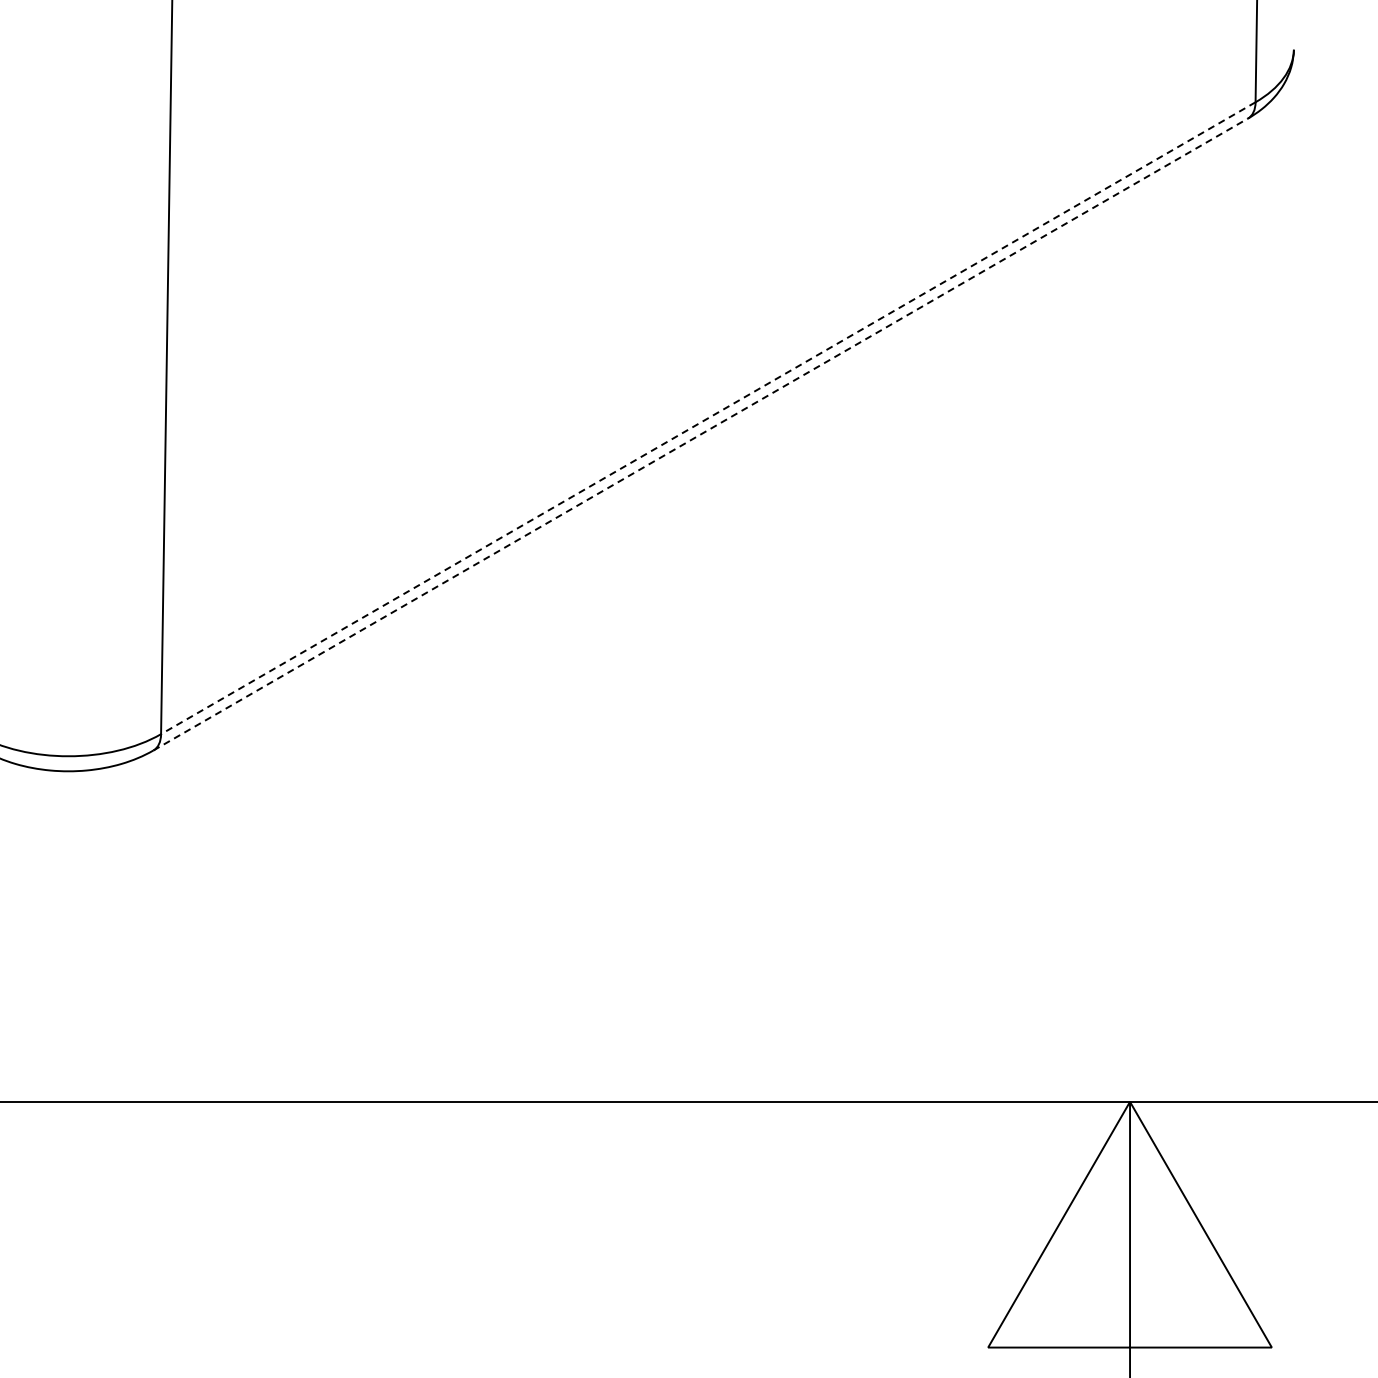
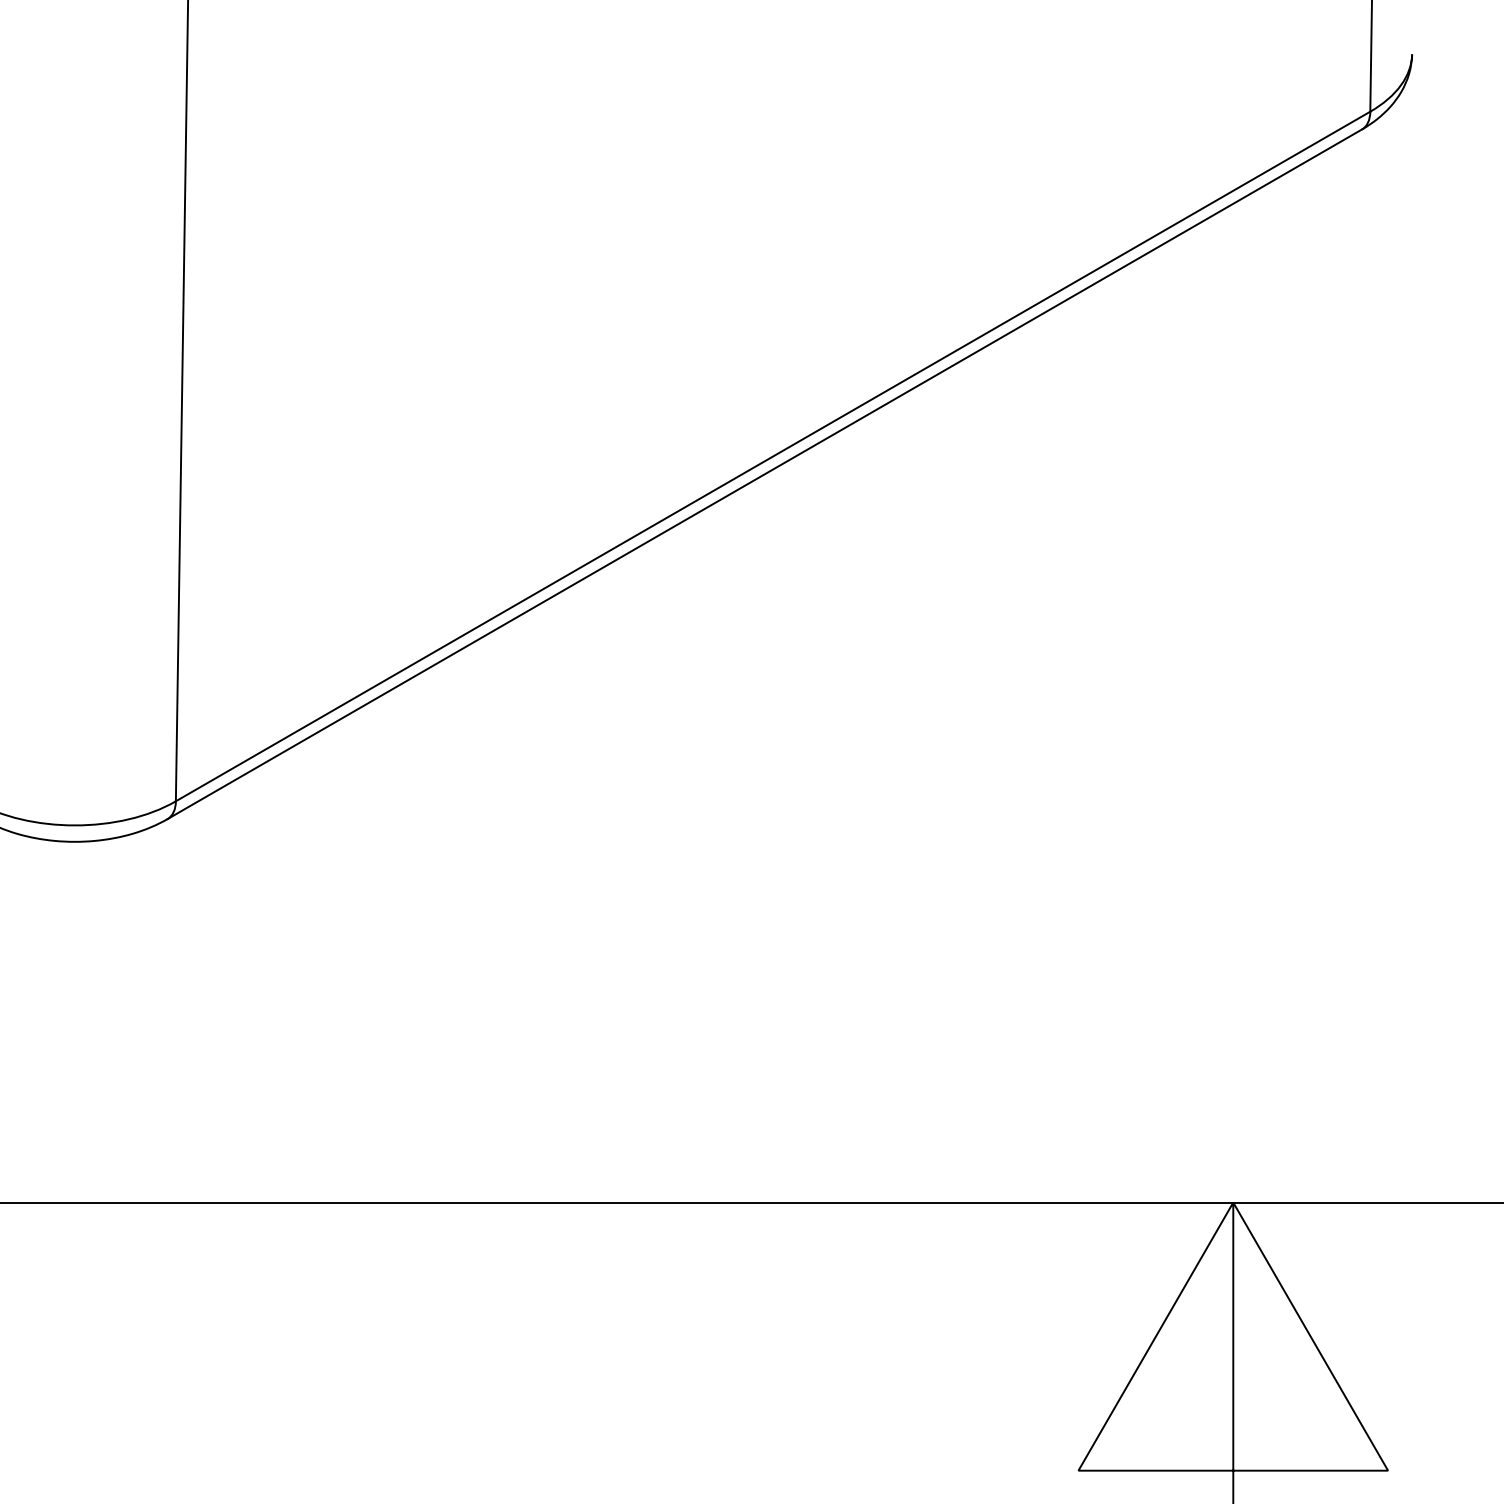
line: (708, 418) -> (773, 456), dashed -> solid
line: (700, 434) -> (764, 474), dashed -> solid

